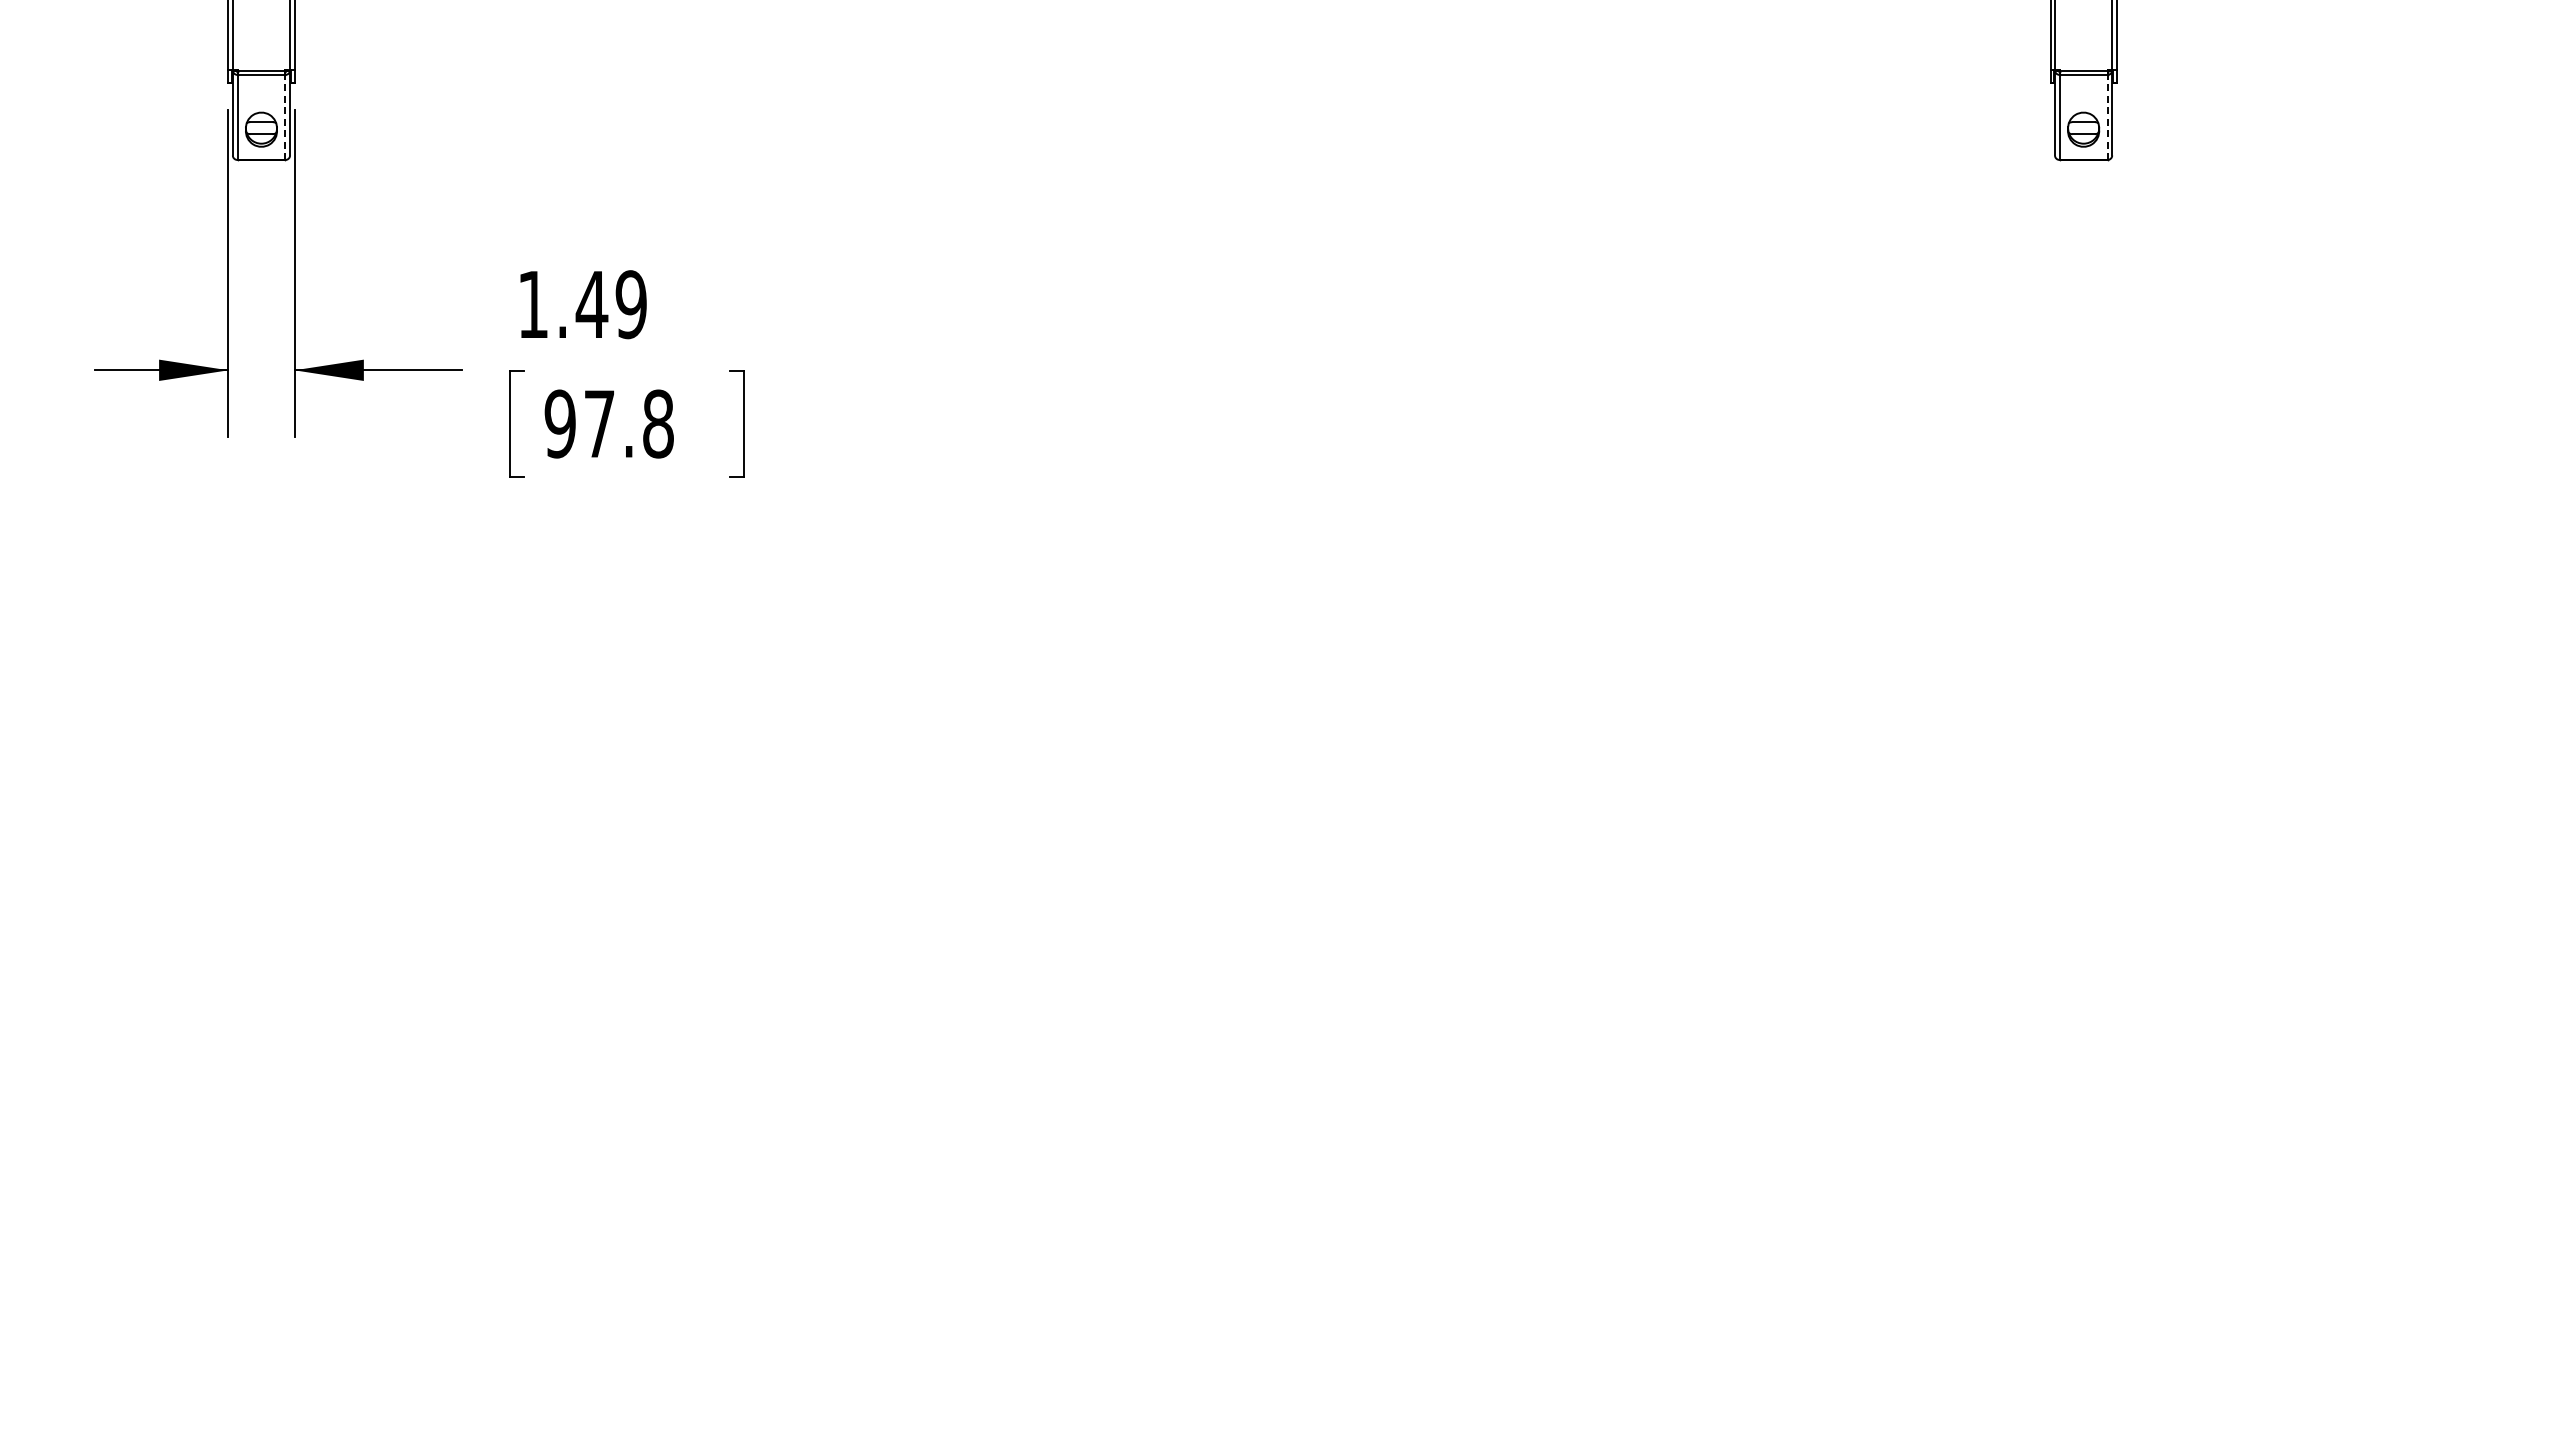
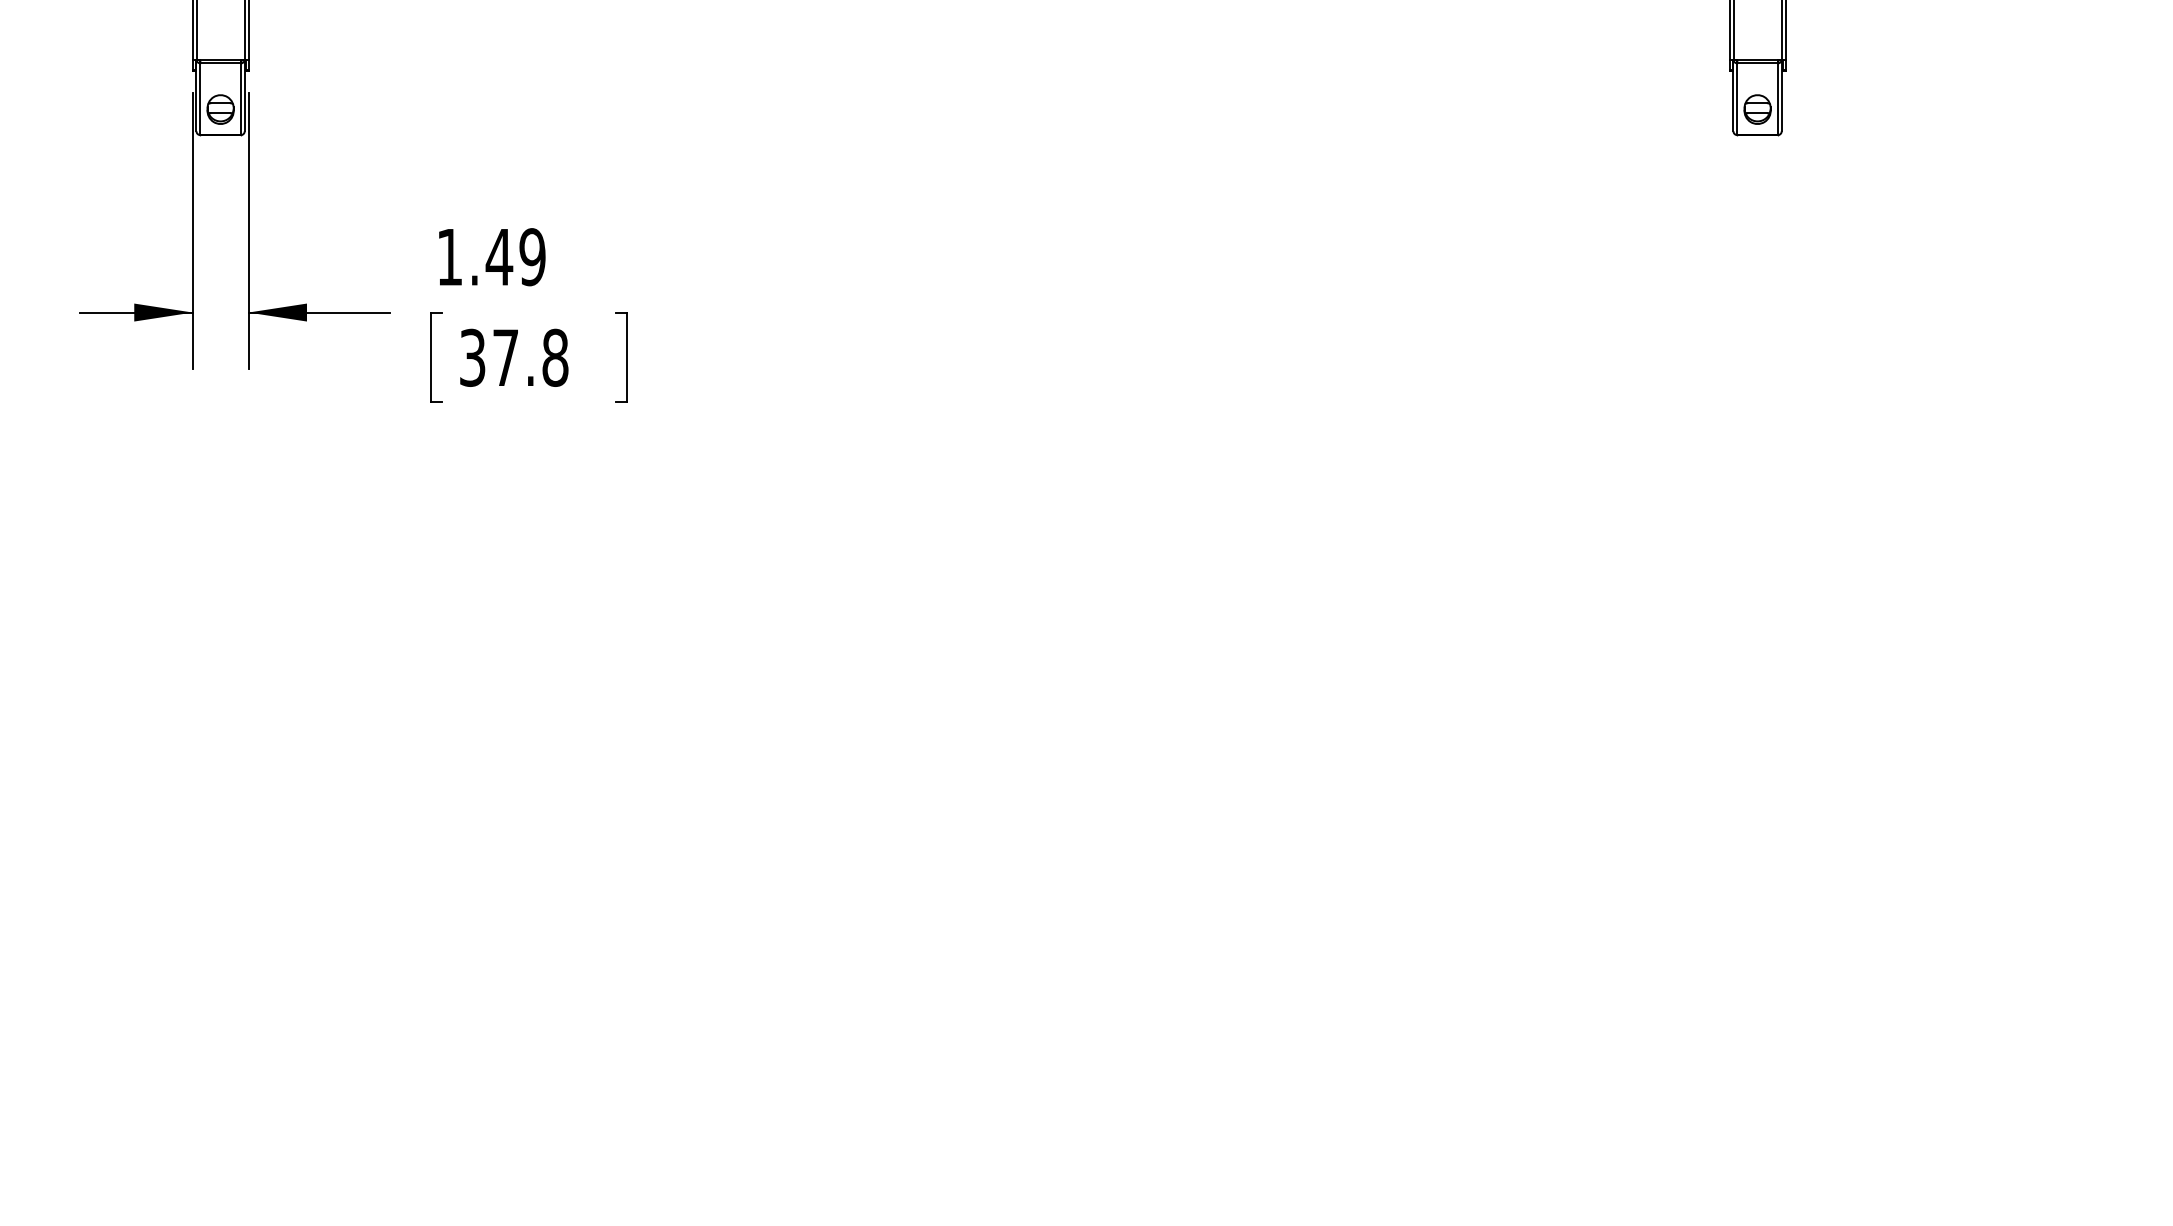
line: (285, 117) -> (240, 99), dashed -> solid
line: (2107, 117) -> (1777, 99), dashed -> solid
text: (559, 423) -> (472, 357), 97.8 -> 37.8

